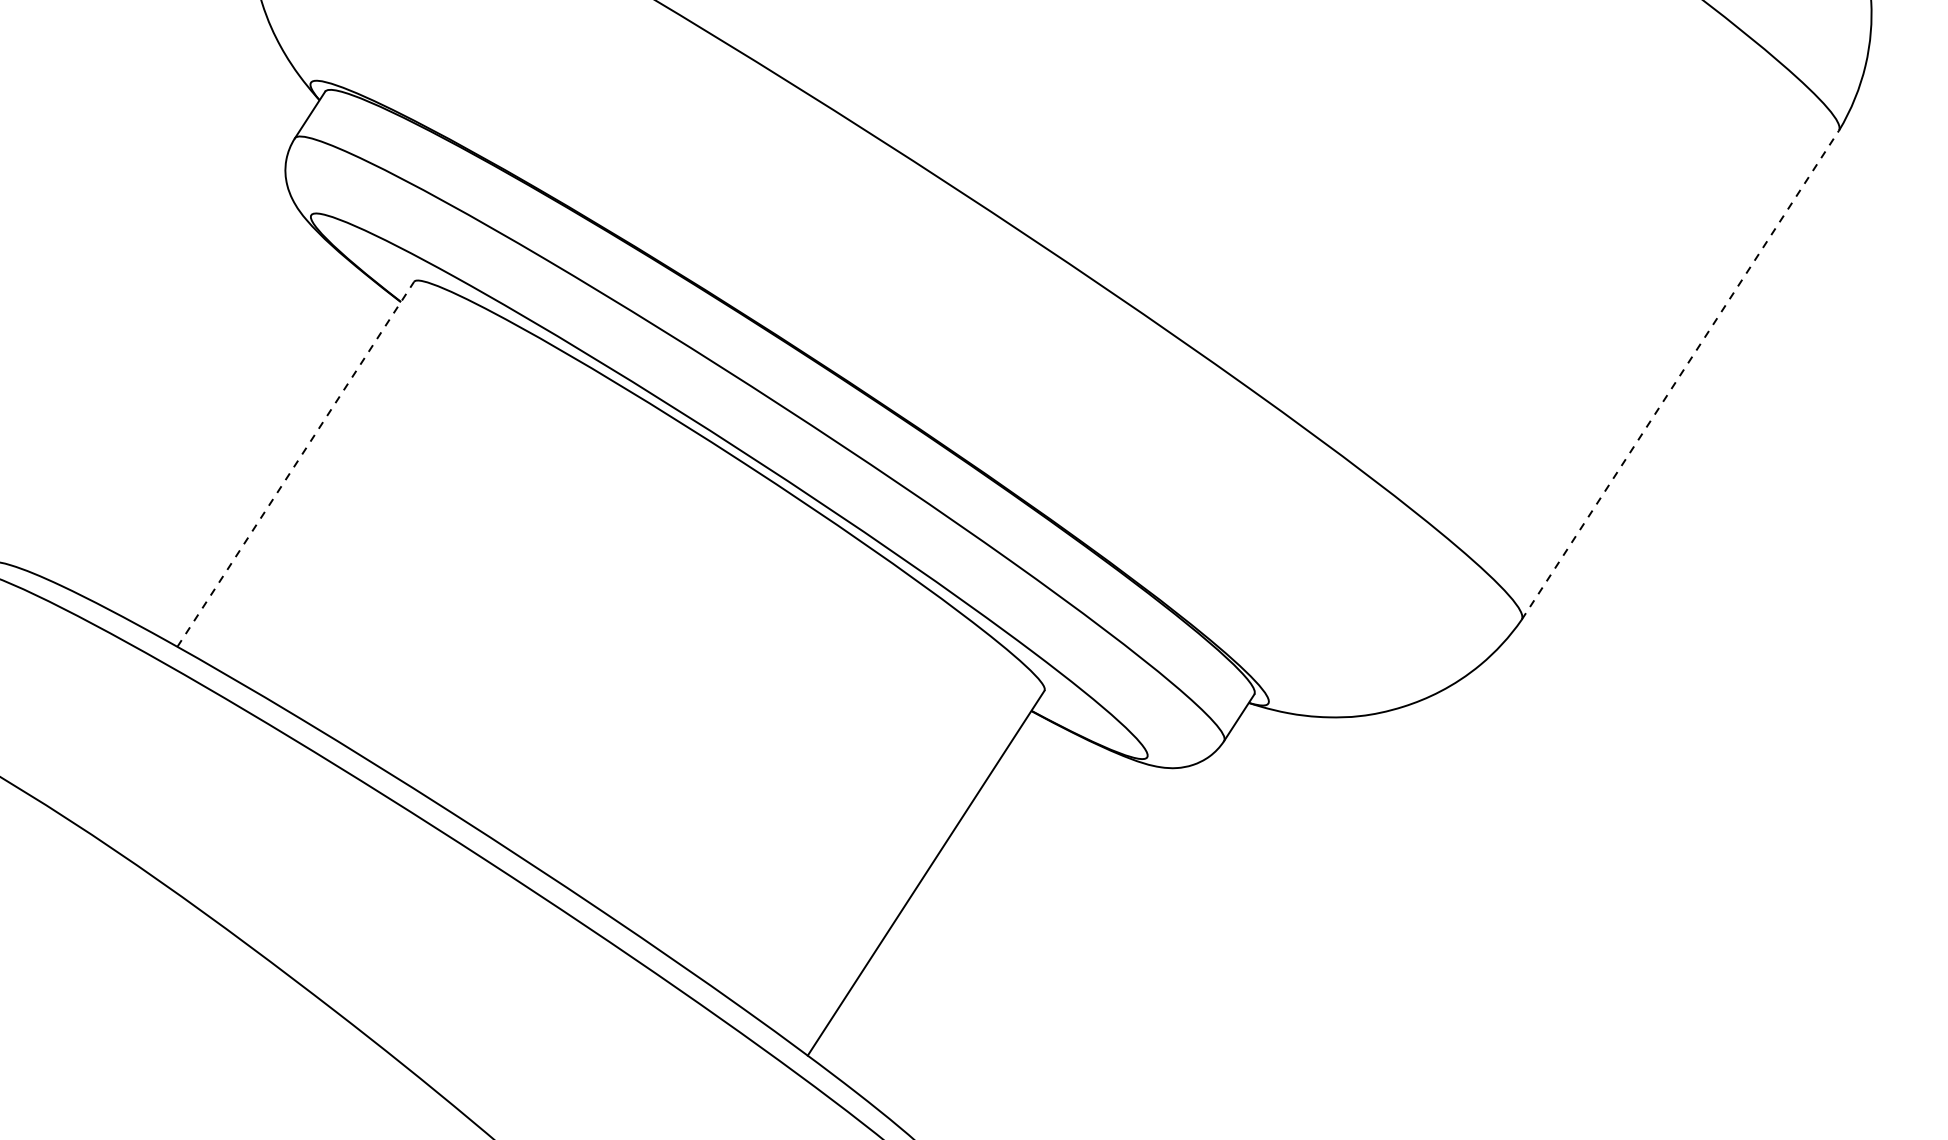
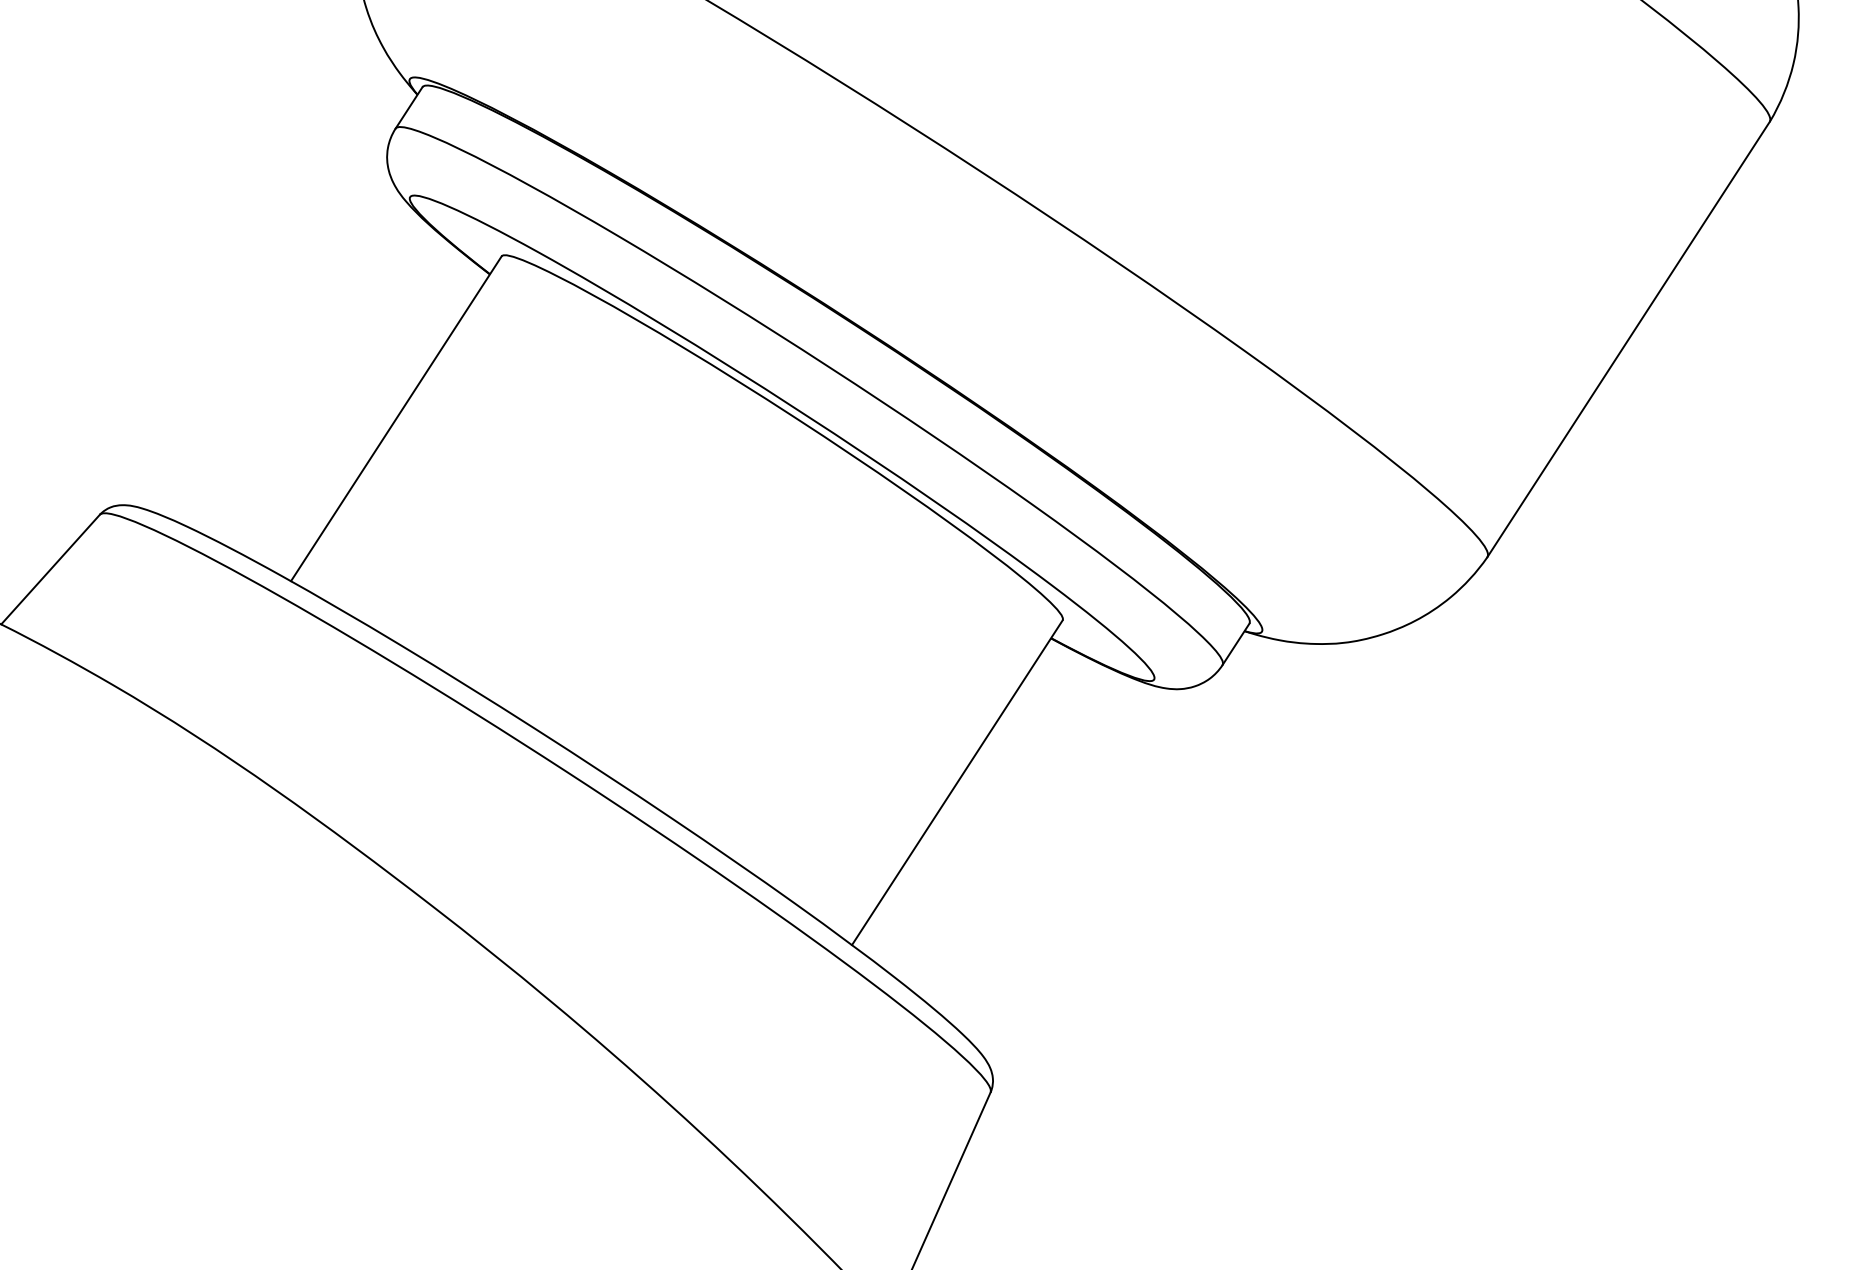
line: (1680, 375) -> (1628, 339), dashed -> solid
line: (295, 463) -> (396, 418), dashed -> solid

